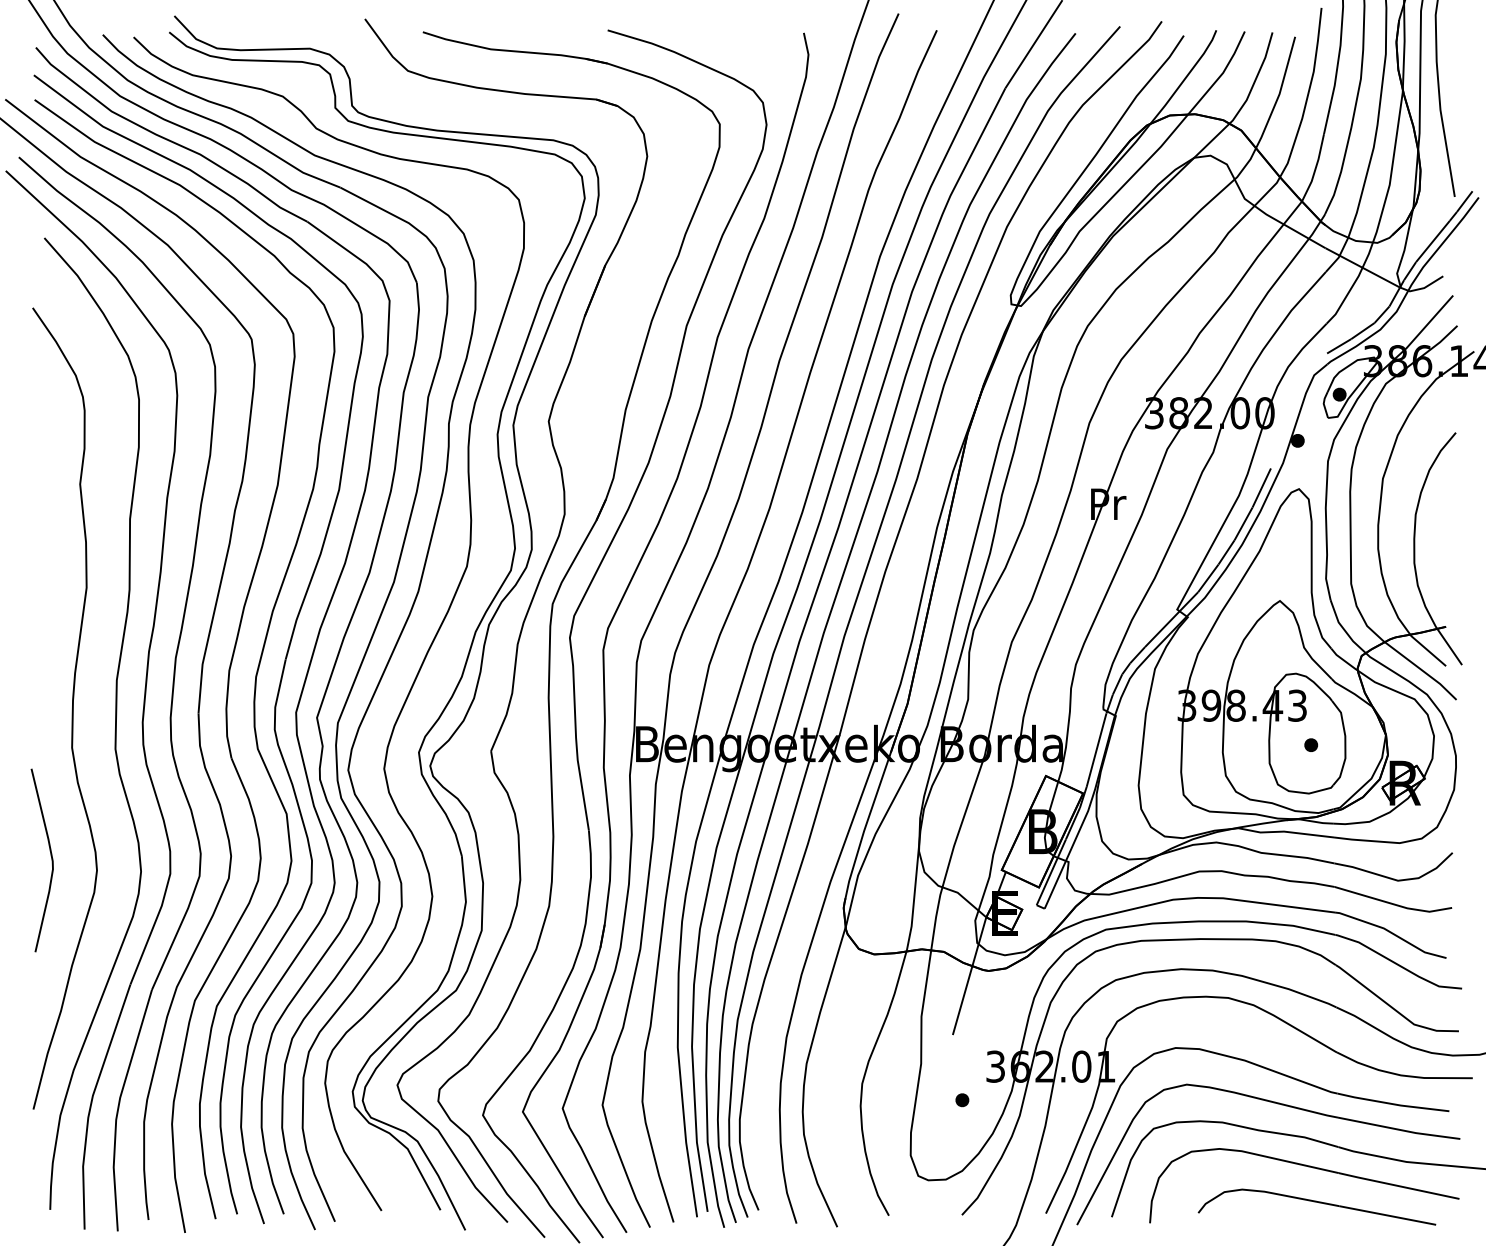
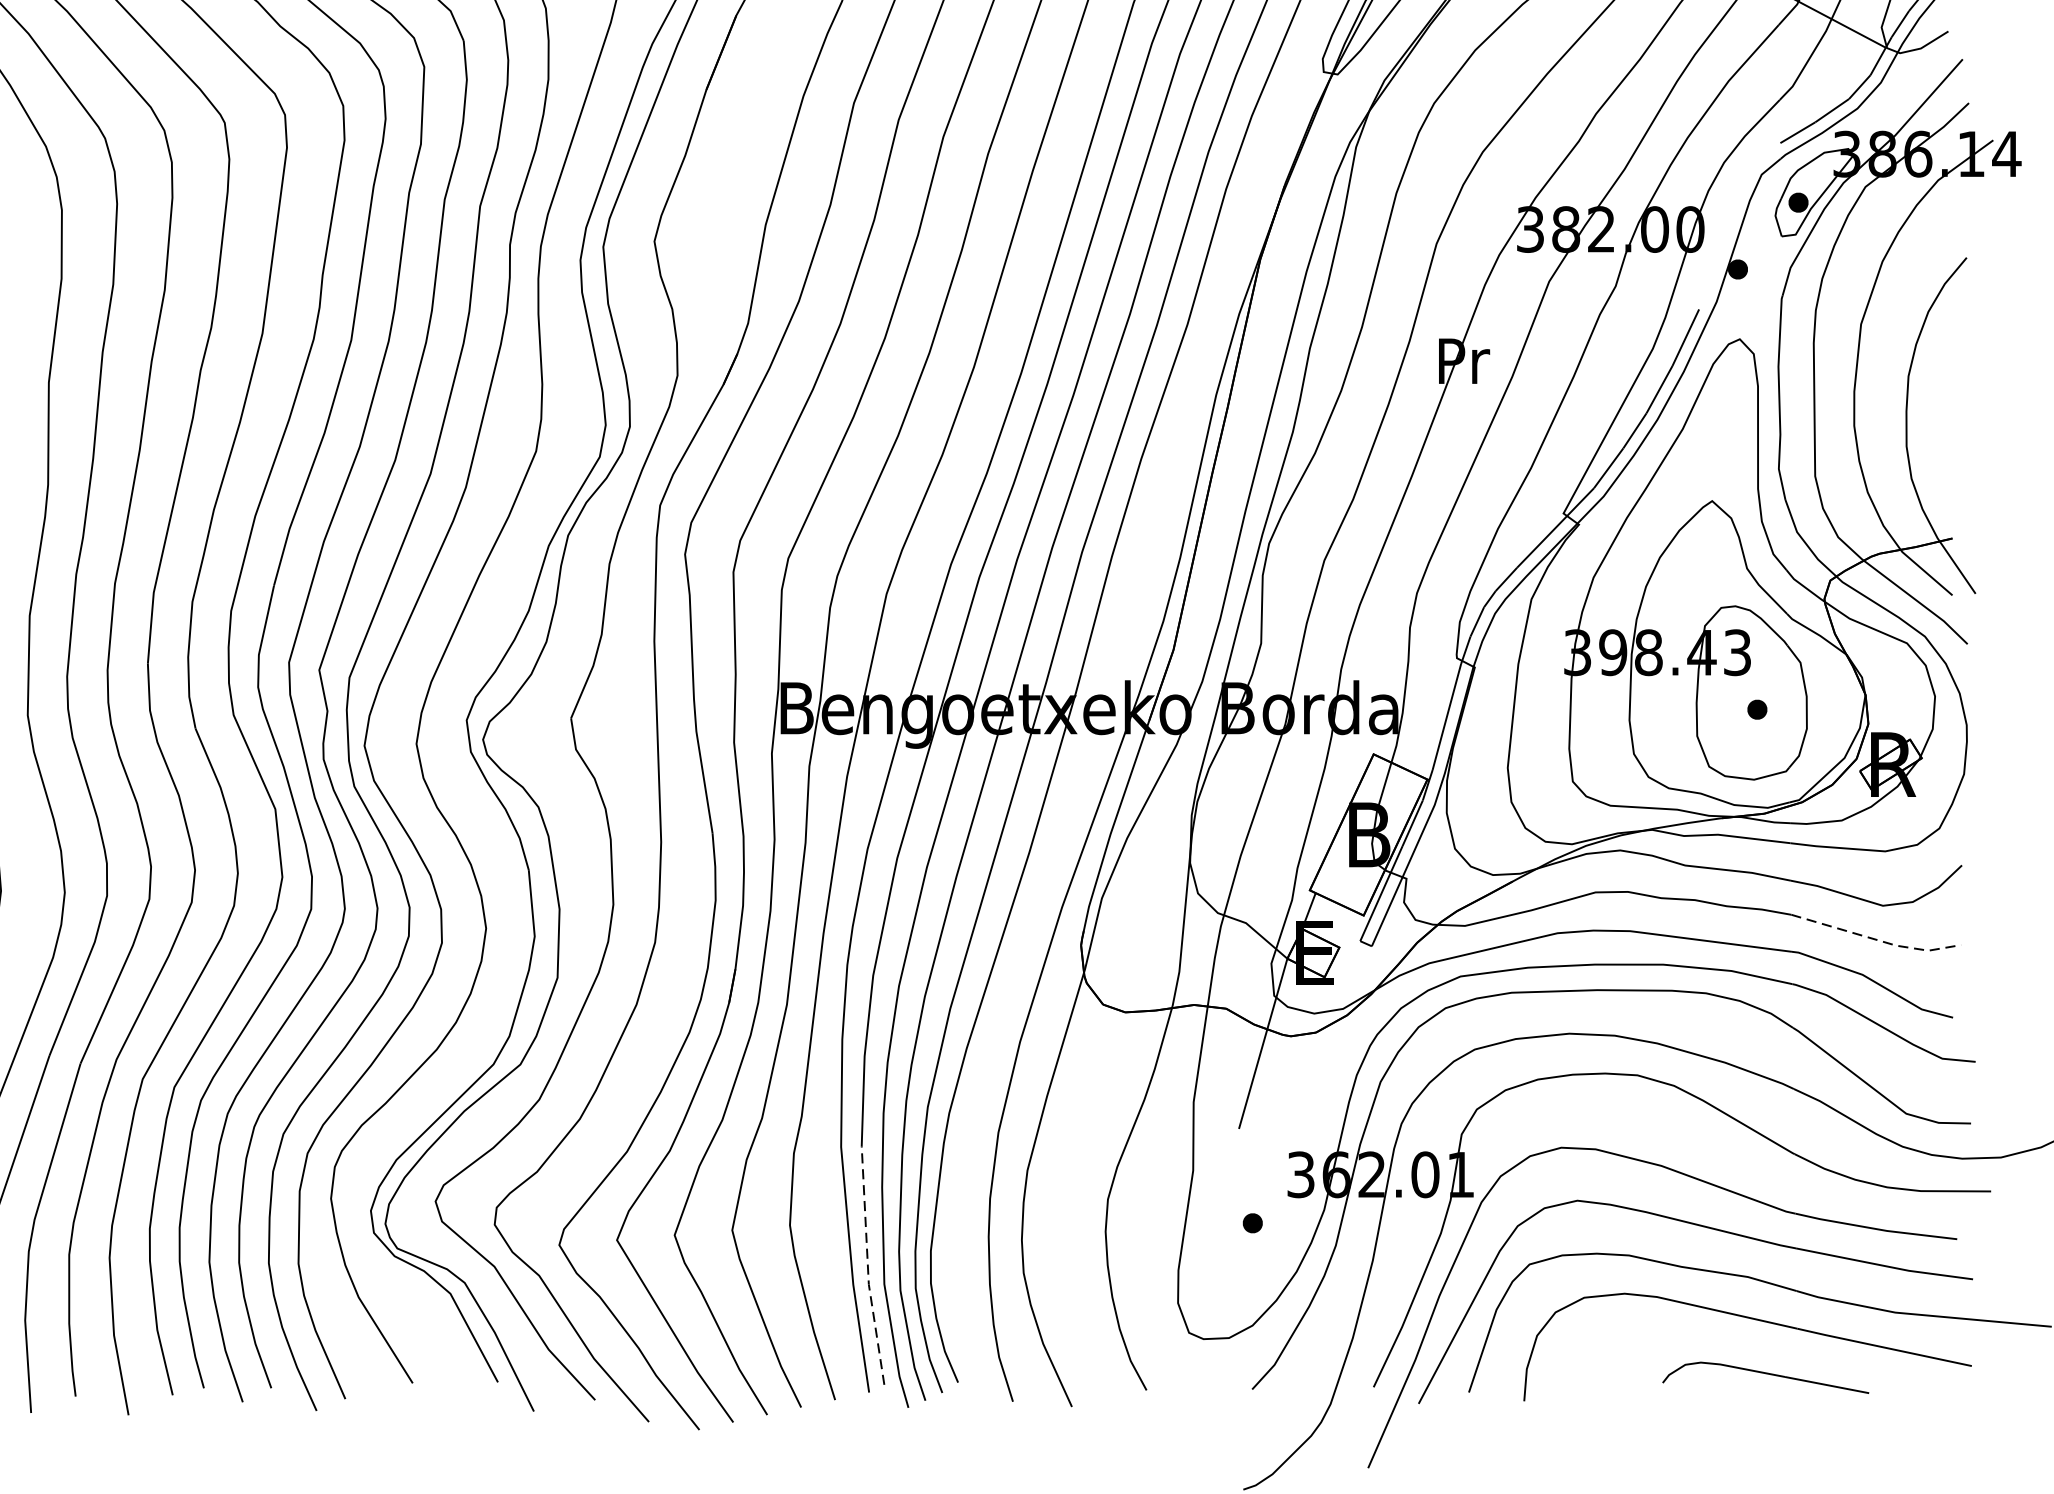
line: (1394, 904) -> (1877, 940), solid -> dashed
line: (696, 1130) -> (868, 1267), solid -> dashed
part: (1316, 1206) -> (1765, 1376), size x0.6

